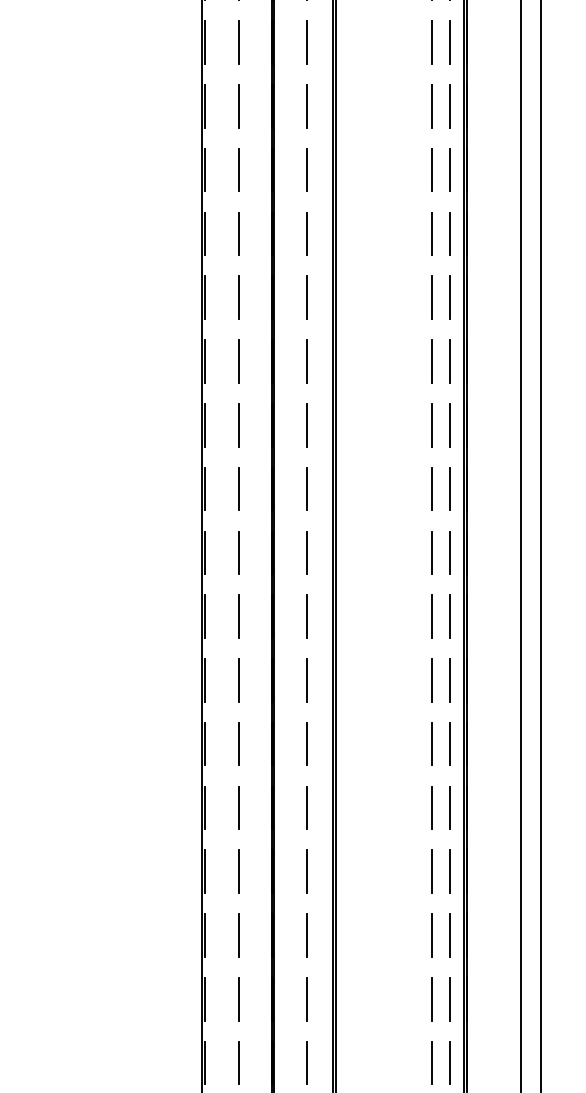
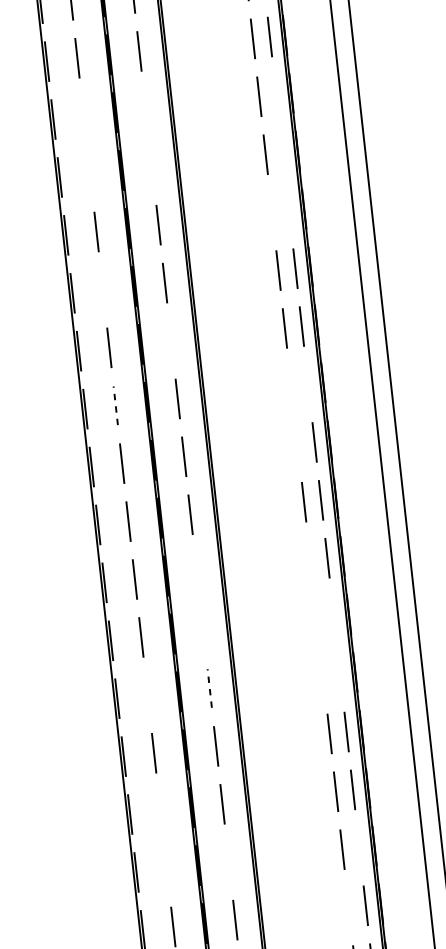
line: (238, 42) -> (83, 116), removed
line: (306, 42) -> (145, 109), removed
line: (450, 42) -> (276, 94), removed
line: (238, 106) -> (90, 174), removed
line: (306, 106) -> (151, 167), removed
line: (450, 106) -> (282, 152), removed
line: (431, 169) -> (271, 212), removed
line: (450, 169) -> (289, 210), removed
line: (238, 233) -> (102, 289), removed
line: (306, 297) -> (171, 340), removed
line: (238, 361) -> (115, 405), solid -> dashed
line: (431, 361) -> (291, 386), removed
line: (450, 361) -> (308, 384), removed
line: (431, 425) -> (297, 444), removed
line: (306, 552) -> (196, 572), removed
line: (431, 552) -> (310, 559), removed
line: (306, 616) -> (203, 630), removed
line: (431, 616) -> (316, 617), removed
line: (450, 616) -> (333, 616), removed
line: (306, 679) -> (209, 687), solid -> dashed
line: (238, 680) -> (147, 695), removed
line: (431, 680) -> (323, 676), removed
line: (450, 680) -> (340, 674), removed
line: (238, 807) -> (160, 810), removed
line: (238, 871) -> (166, 868), removed
line: (306, 871) -> (228, 862), removed
line: (450, 871) -> (359, 847), removed
line: (431, 935) -> (348, 907), removed

